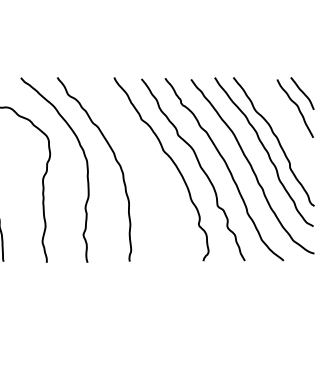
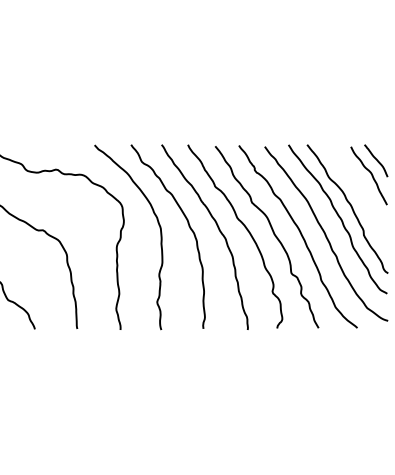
curve: (144, 163) -> (218, 230), added

